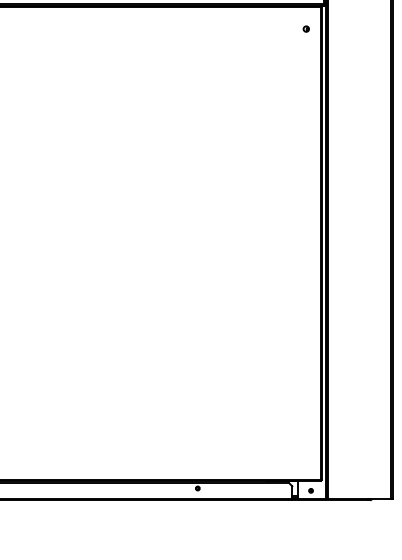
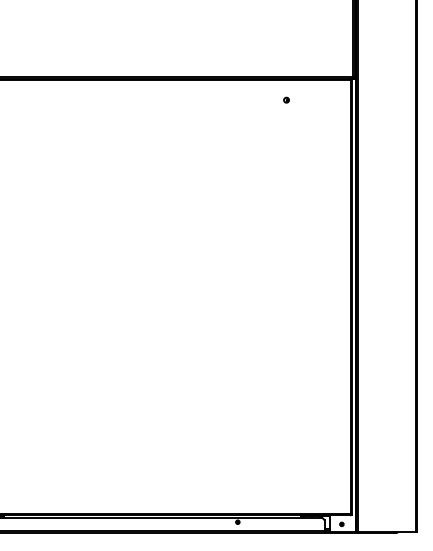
part: (306, 28) -> (286, 99), moved

